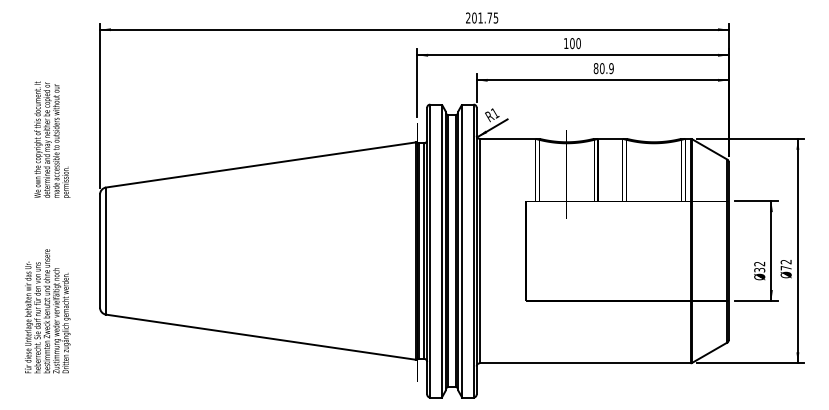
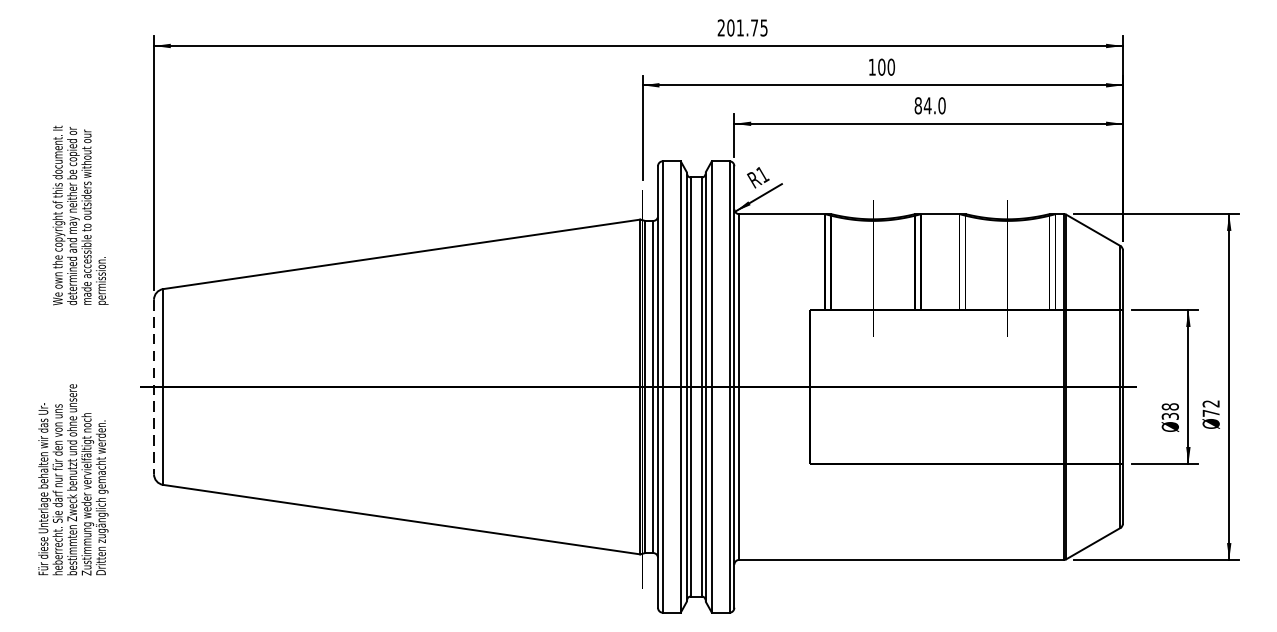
text: (606, 68) -> (934, 105), 80.9 -> 84.0
line: (100, 251) -> (154, 387), solid -> dashed
text: (759, 263) -> (1170, 406), 32 -> 38

